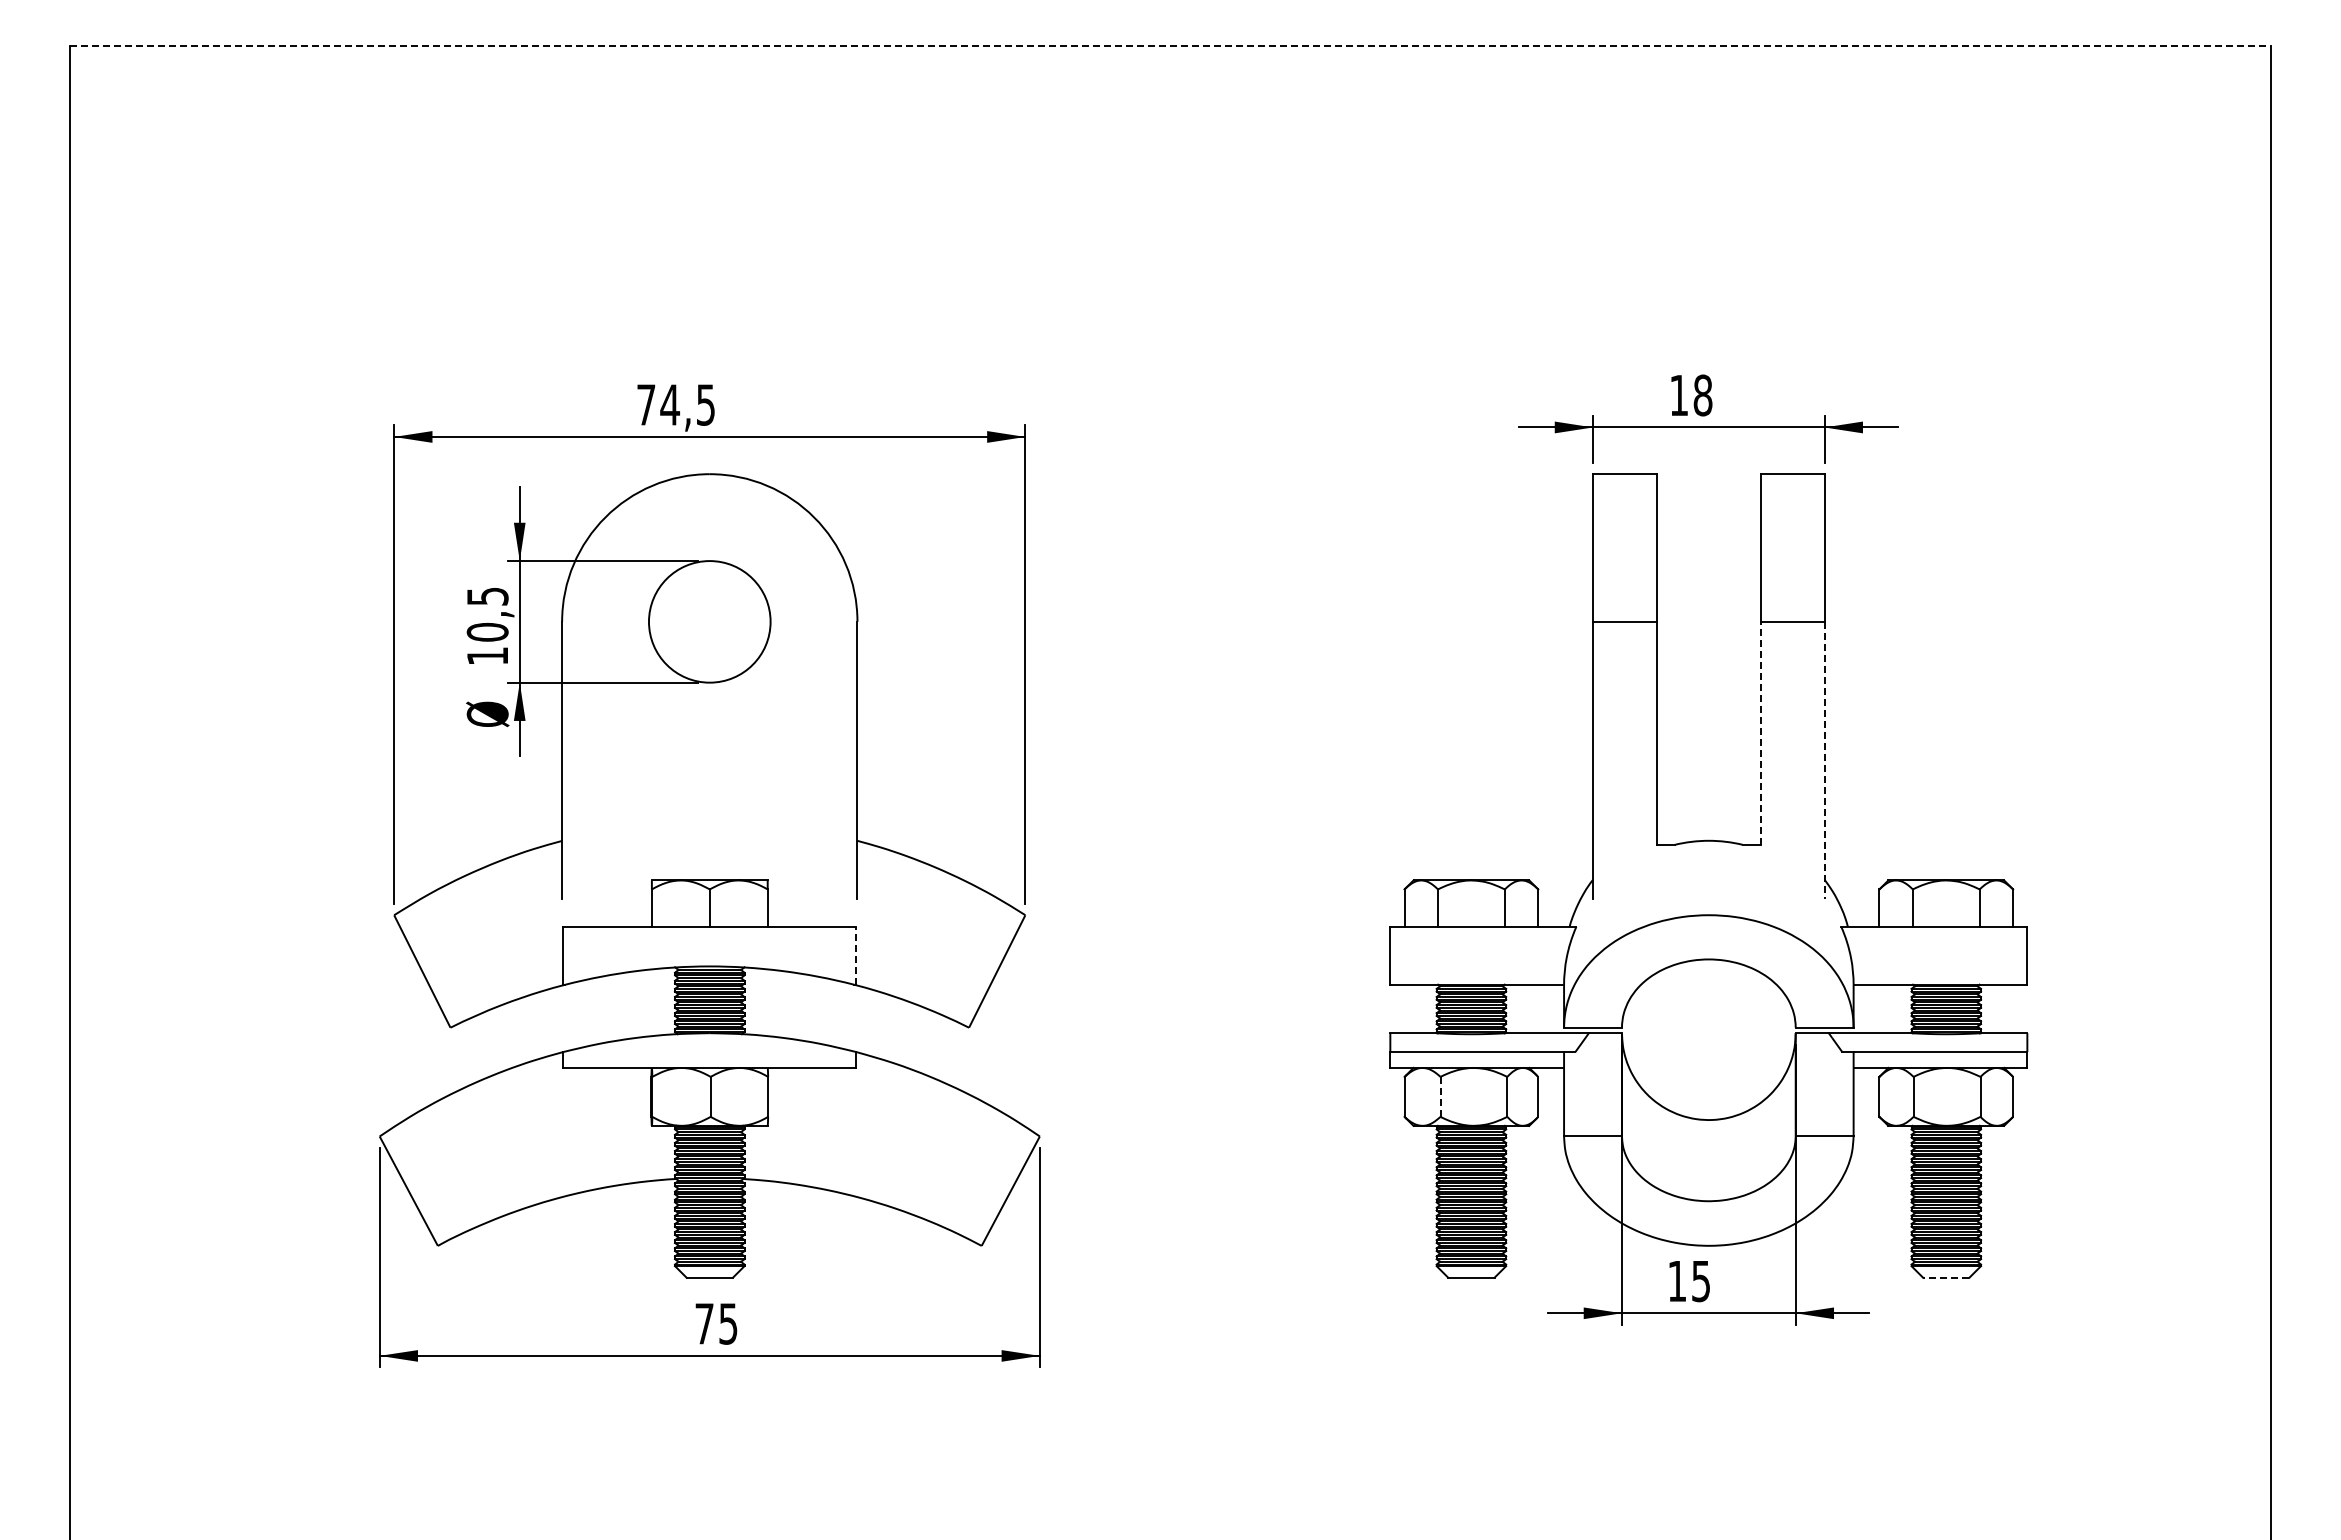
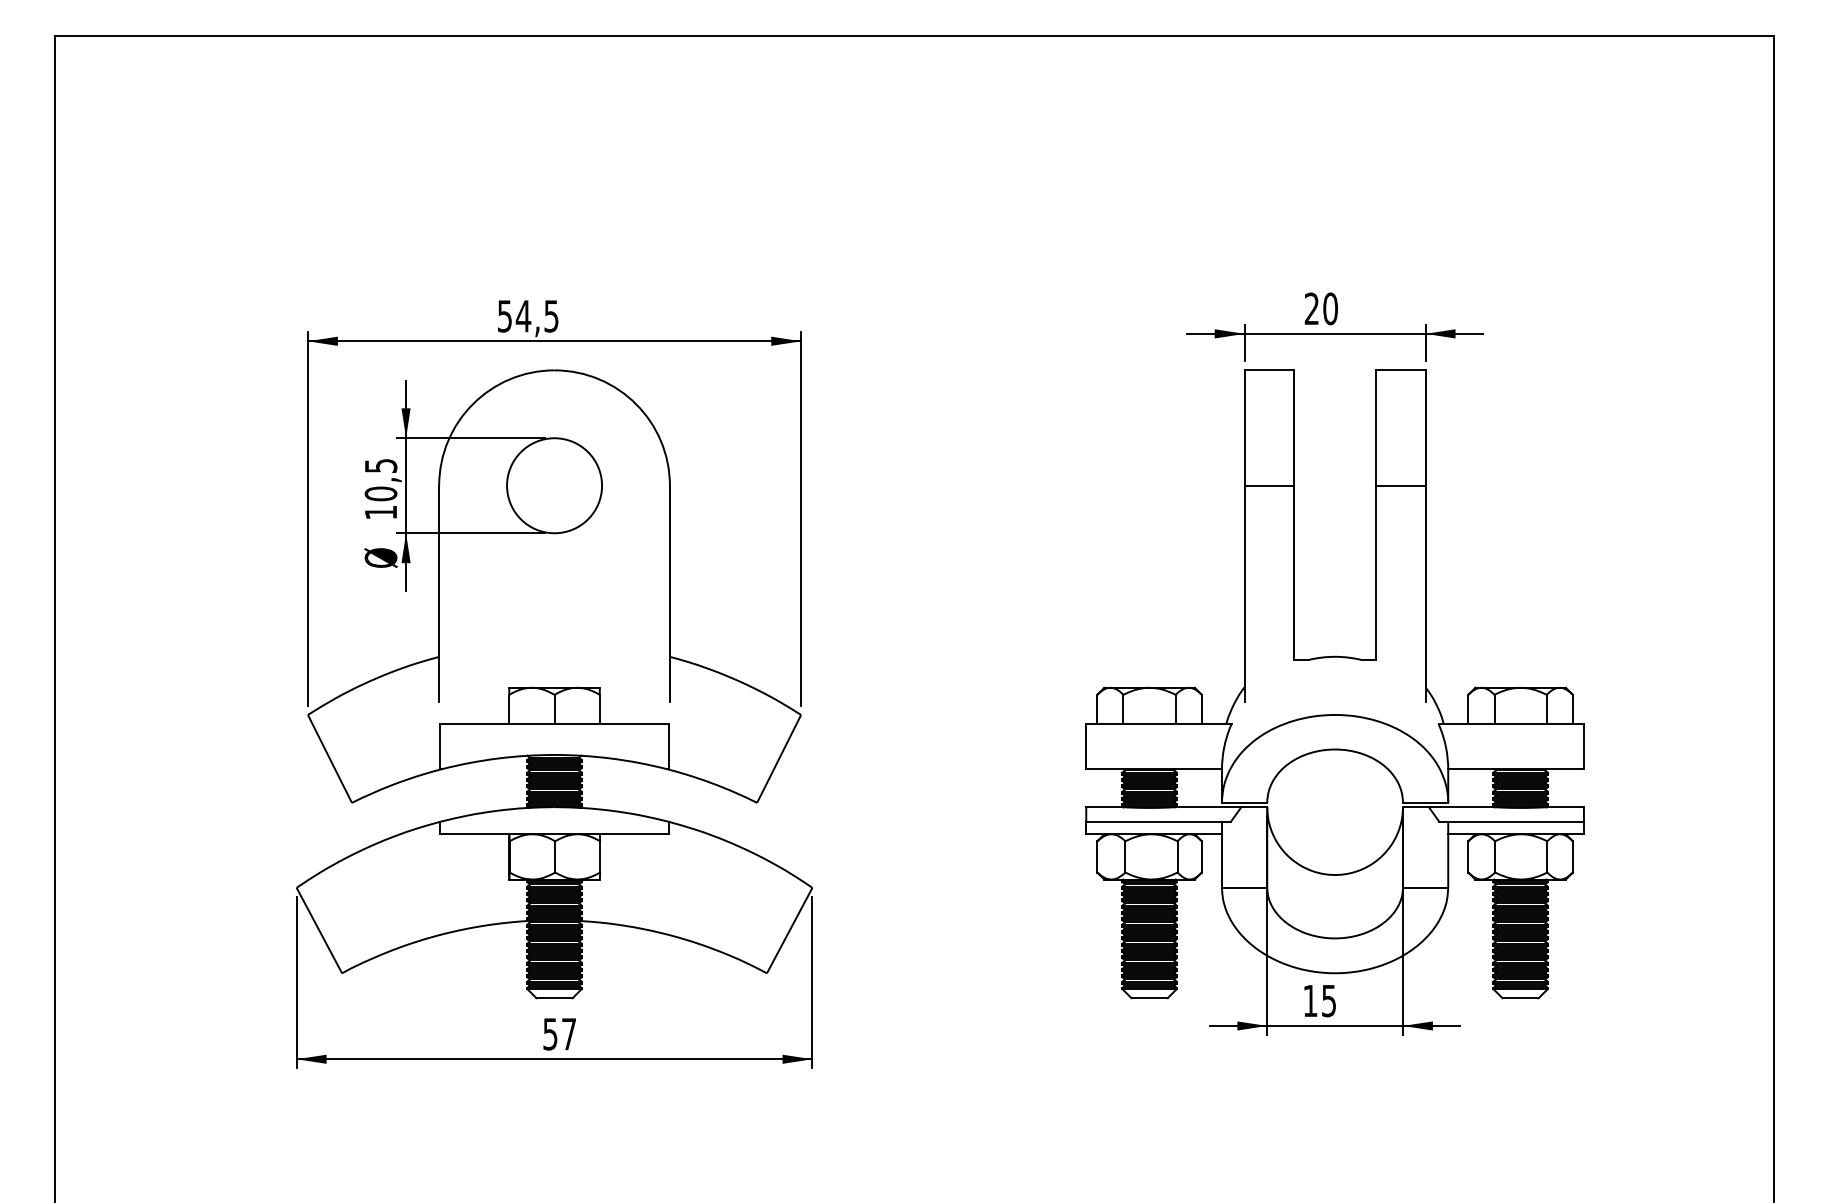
line: (1171, 46) -> (915, 36), dashed -> solid
text: (1691, 395) -> (1321, 308), 18 -> 20
text: (646, 404) -> (505, 315), 74,5 -> 54,5
line: (1760, 732) -> (1375, 572), dashed -> solid
line: (1824, 760) -> (1425, 594), dashed -> solid
line: (856, 955) -> (669, 746), dashed -> solid
line: (1440, 1096) -> (1125, 856), dashed -> solid
line: (1945, 1277) -> (1520, 998), dashed -> solid
text: (716, 1323) -> (559, 1033), 75 -> 57

